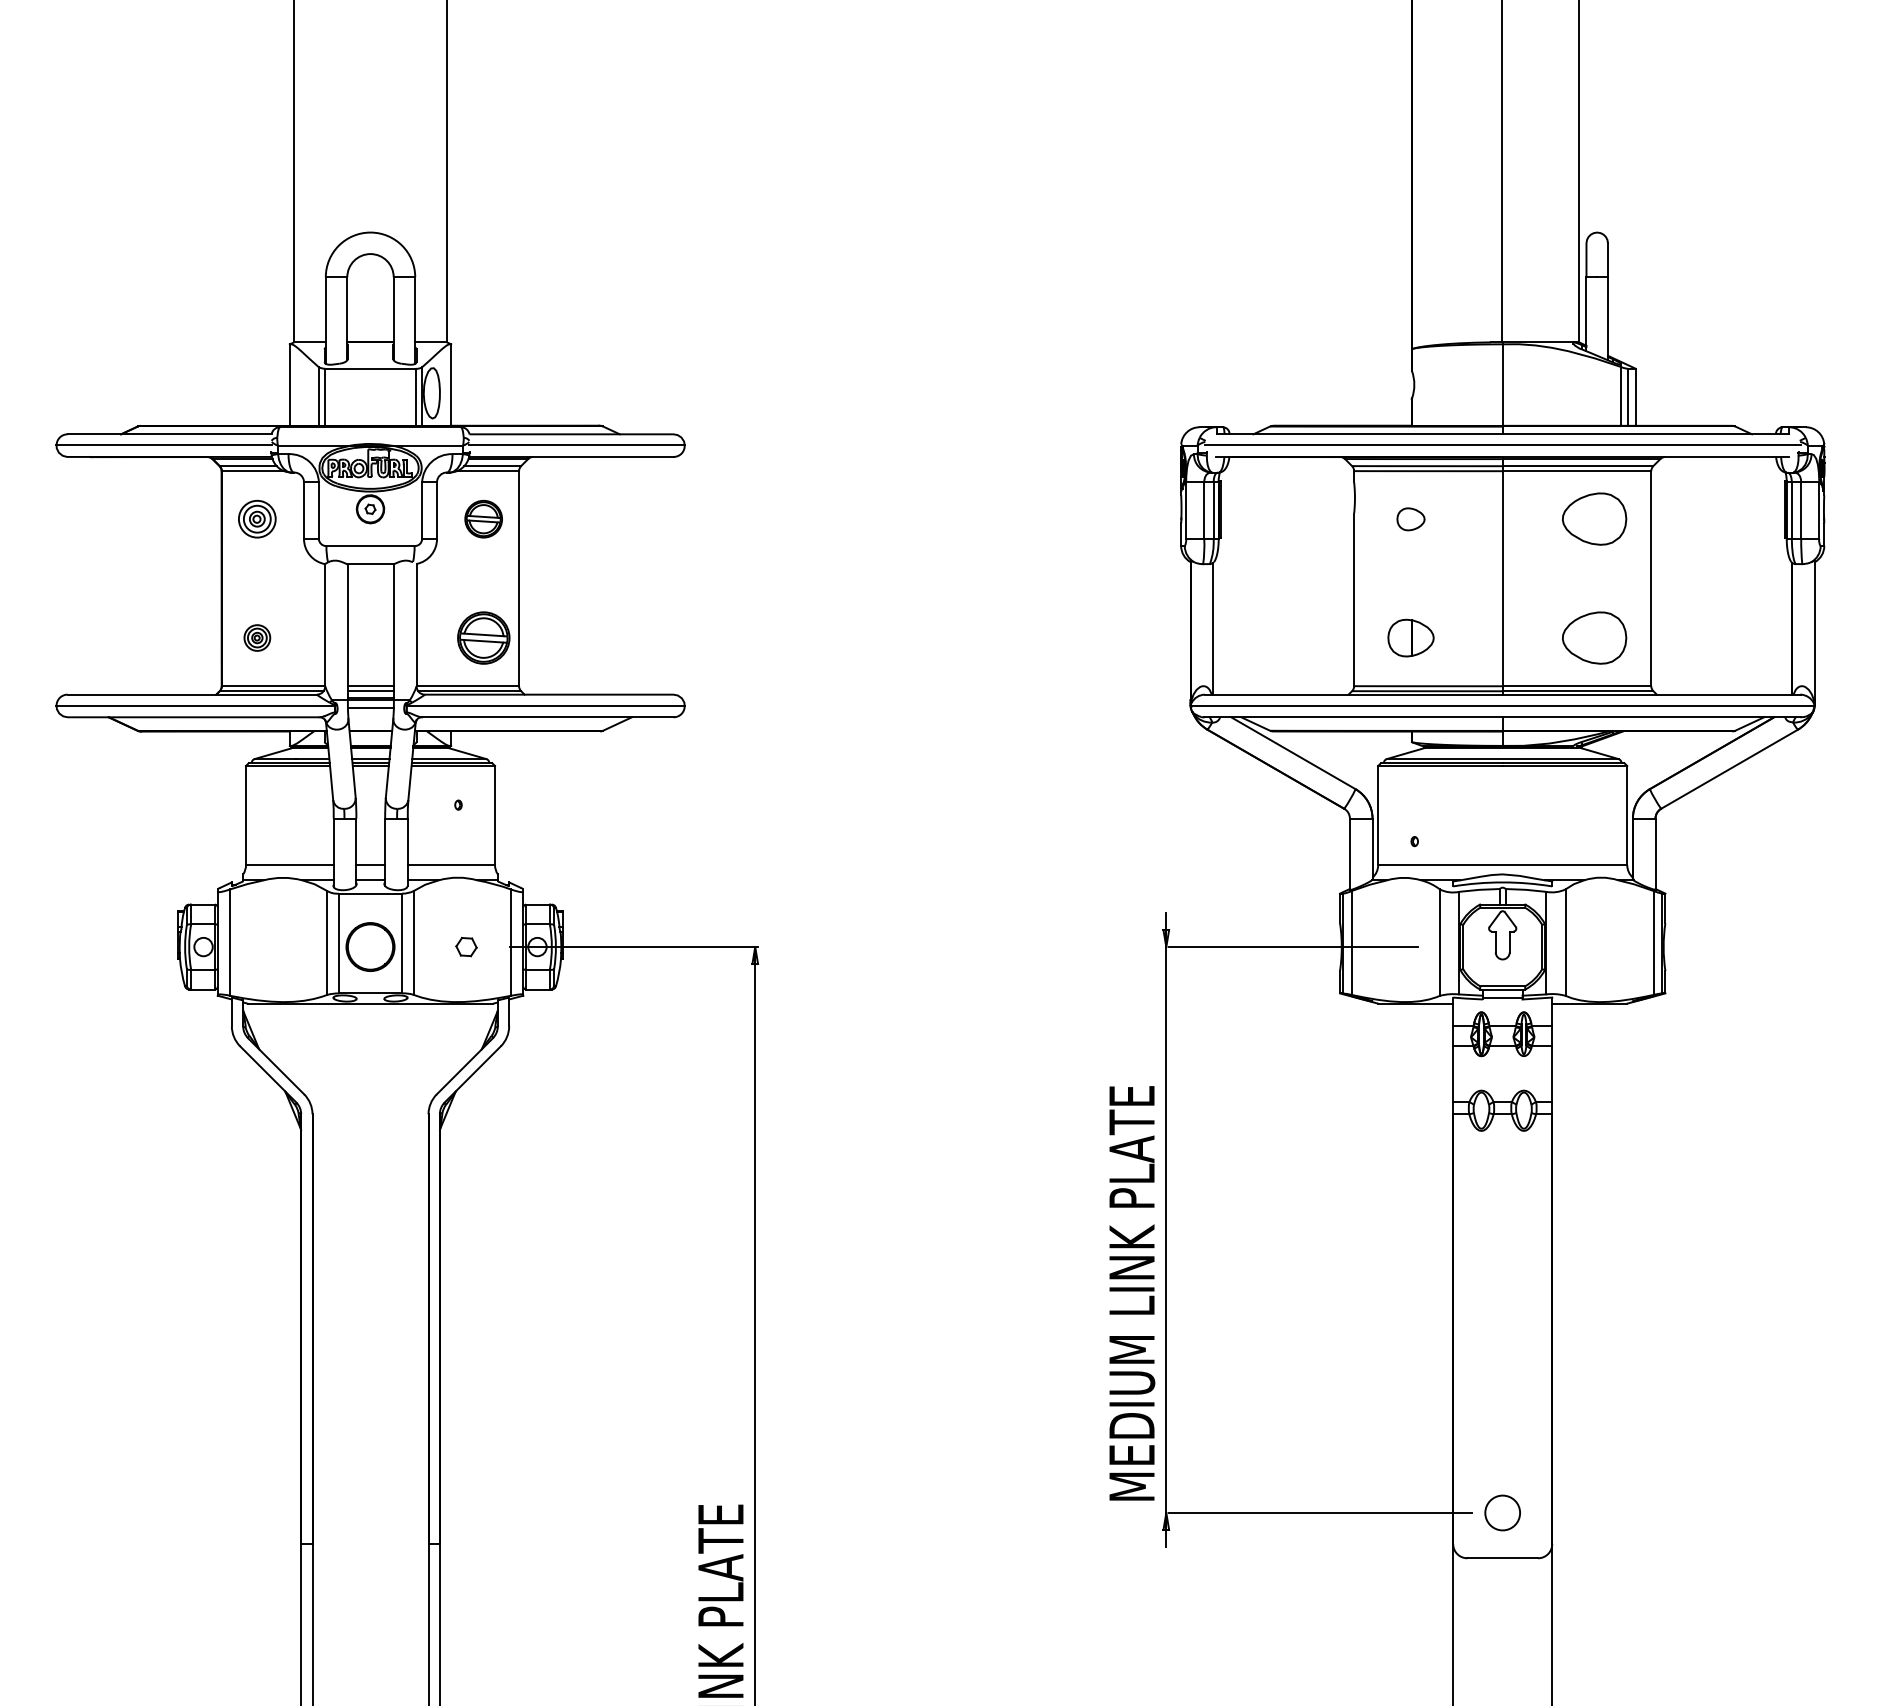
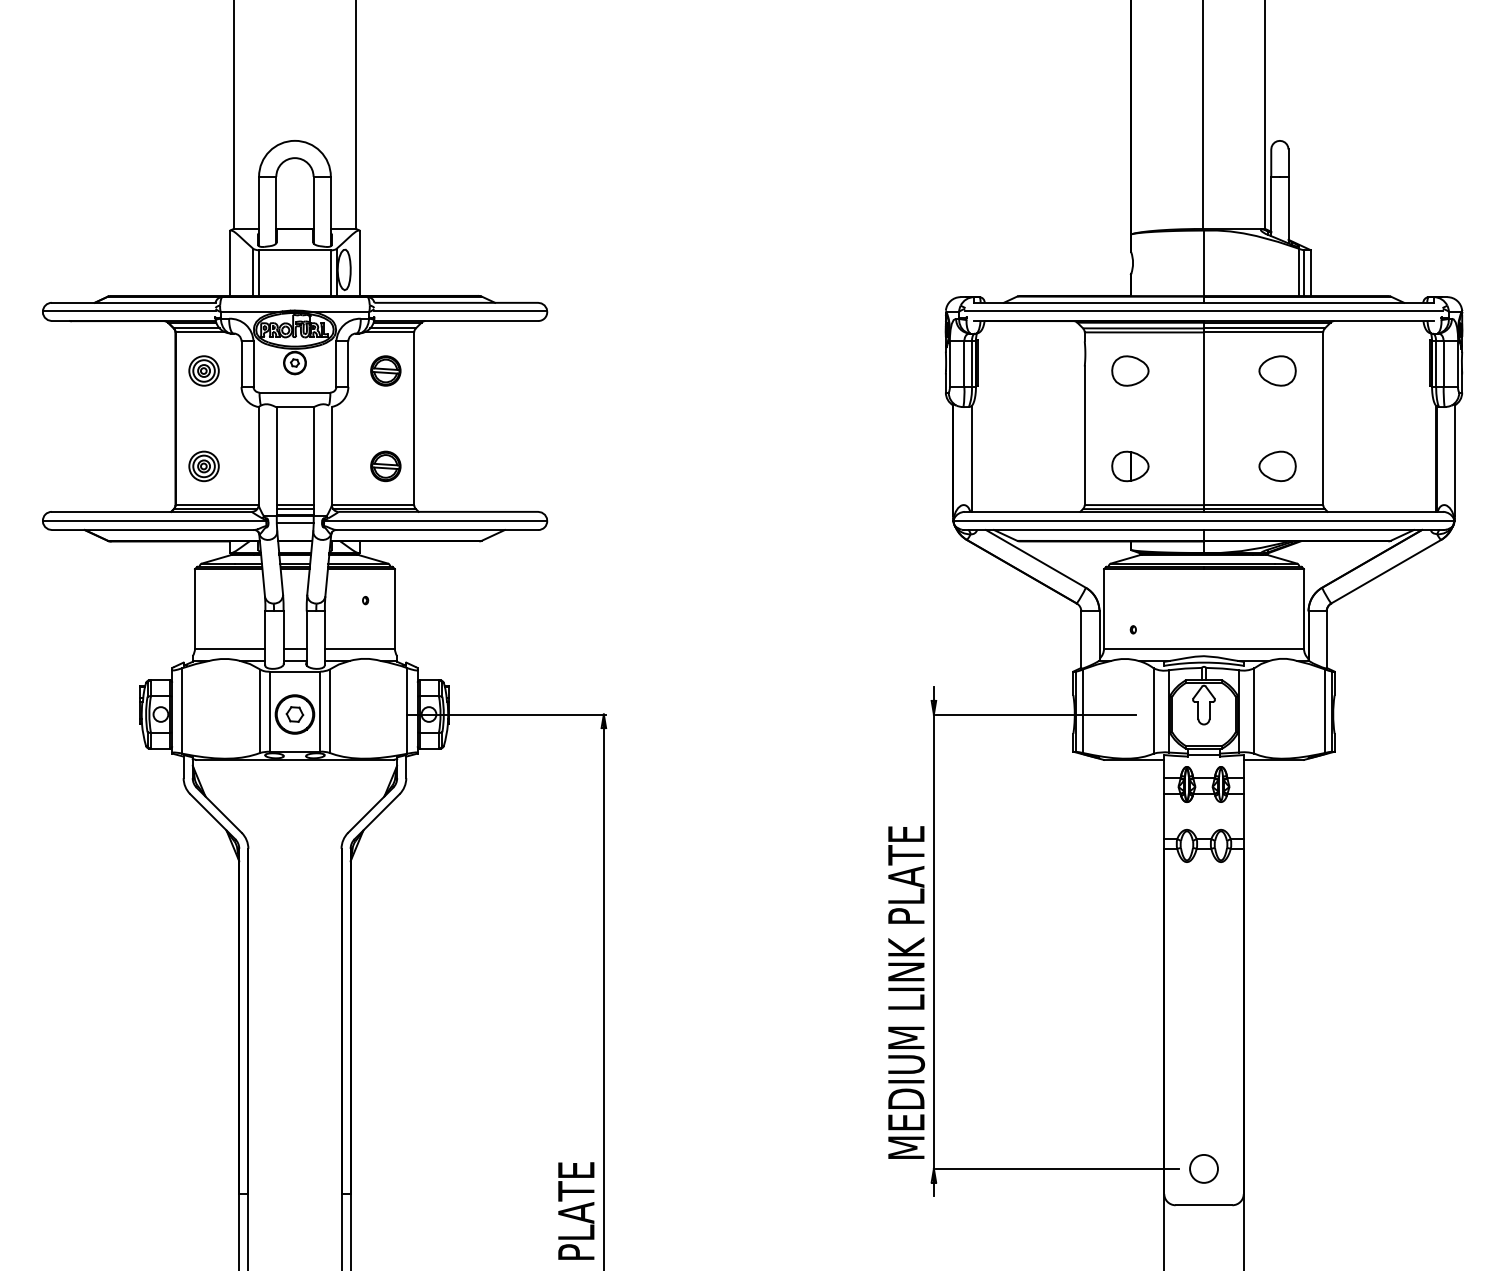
part: (1410, 519) -> (1129, 371), size x1.67
part: (1593, 519) -> (1276, 371), size x0.71
part: (257, 637) -> (204, 465), size x1.43
part: (483, 637) -> (385, 465), size x0.71
part: (1593, 637) -> (1276, 465), size x0.71
part: (466, 947) -> (294, 714), moved

